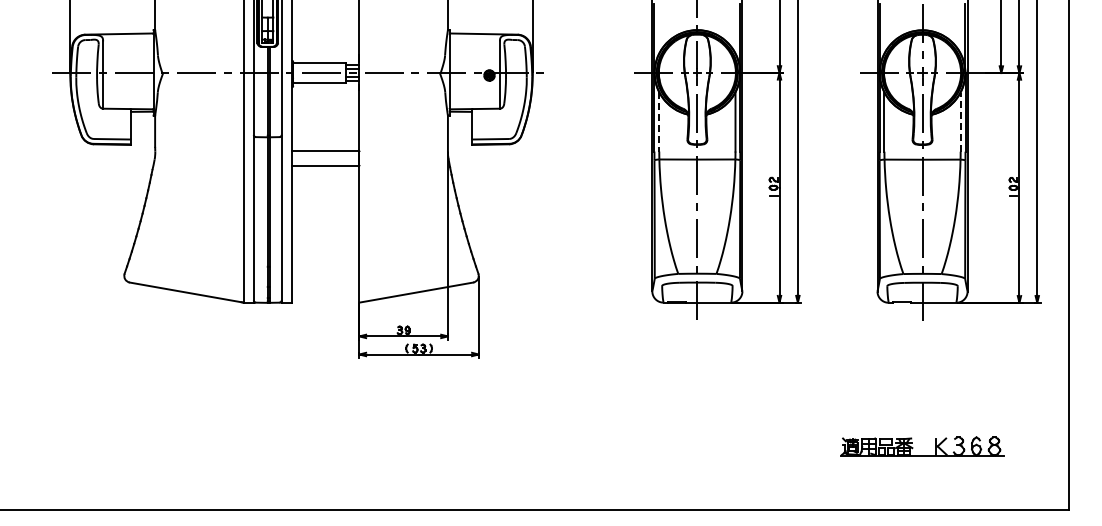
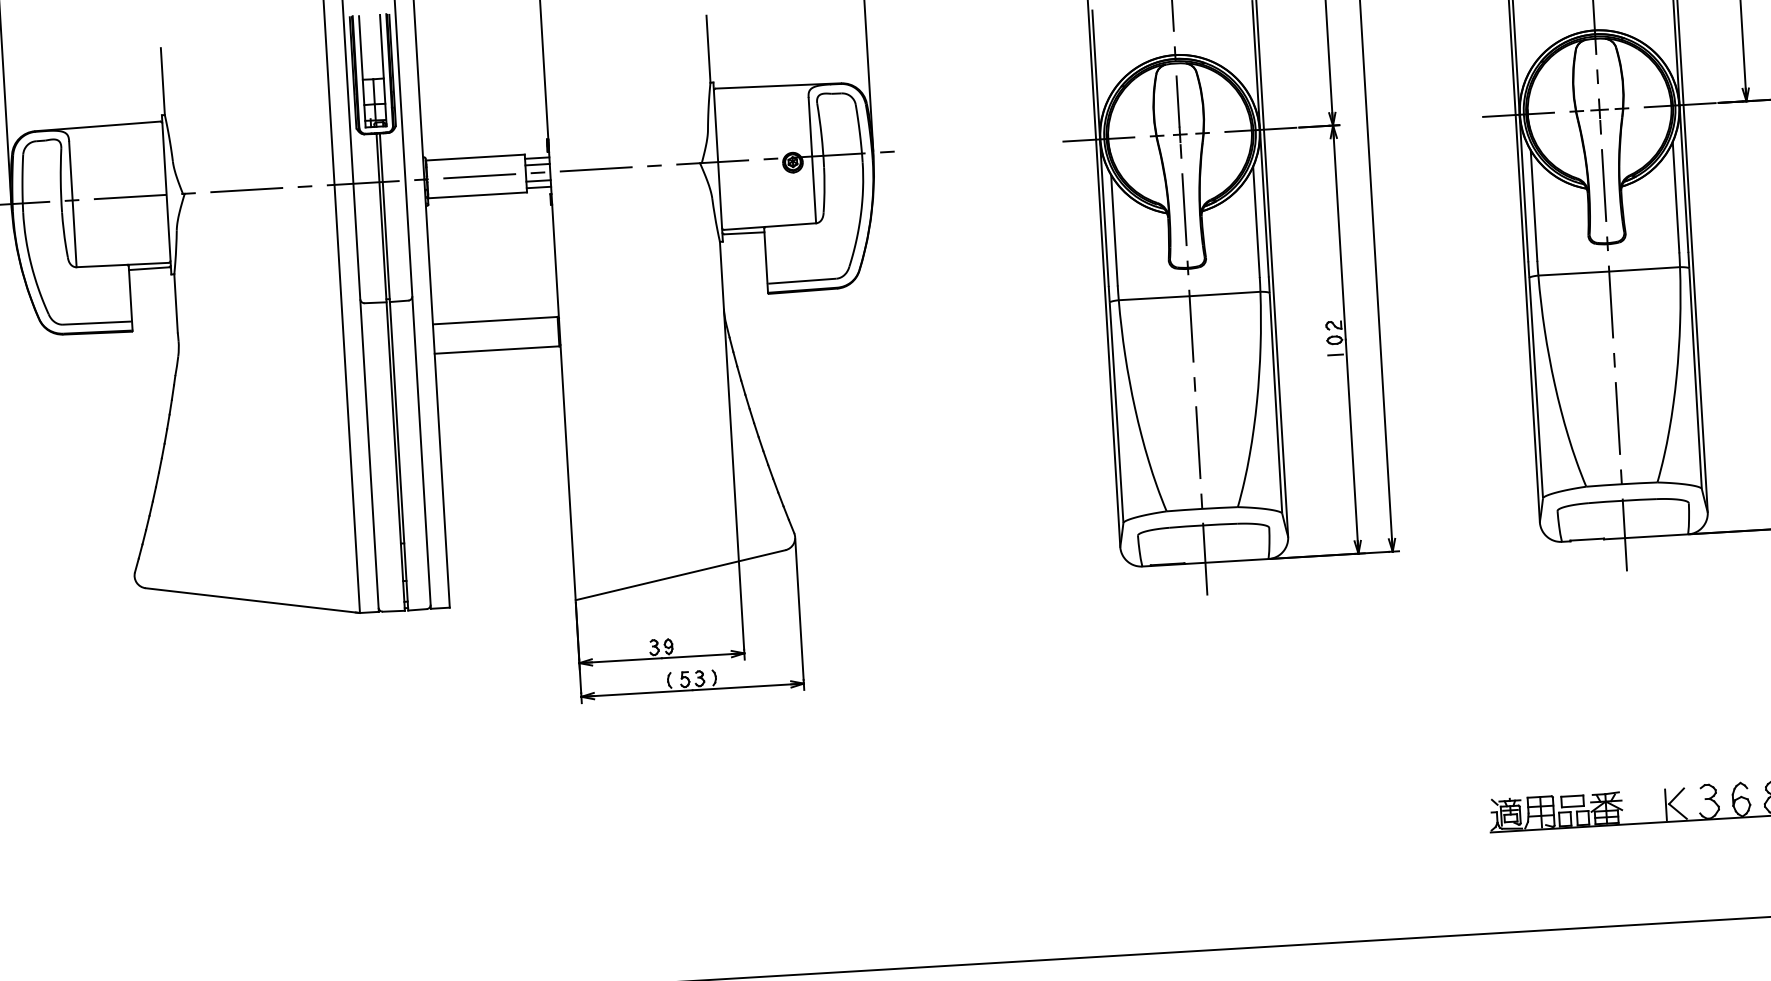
line: (659, 121) -> (1114, 229), dashed -> solid
line: (960, 122) -> (1675, 197), dashed -> solid

